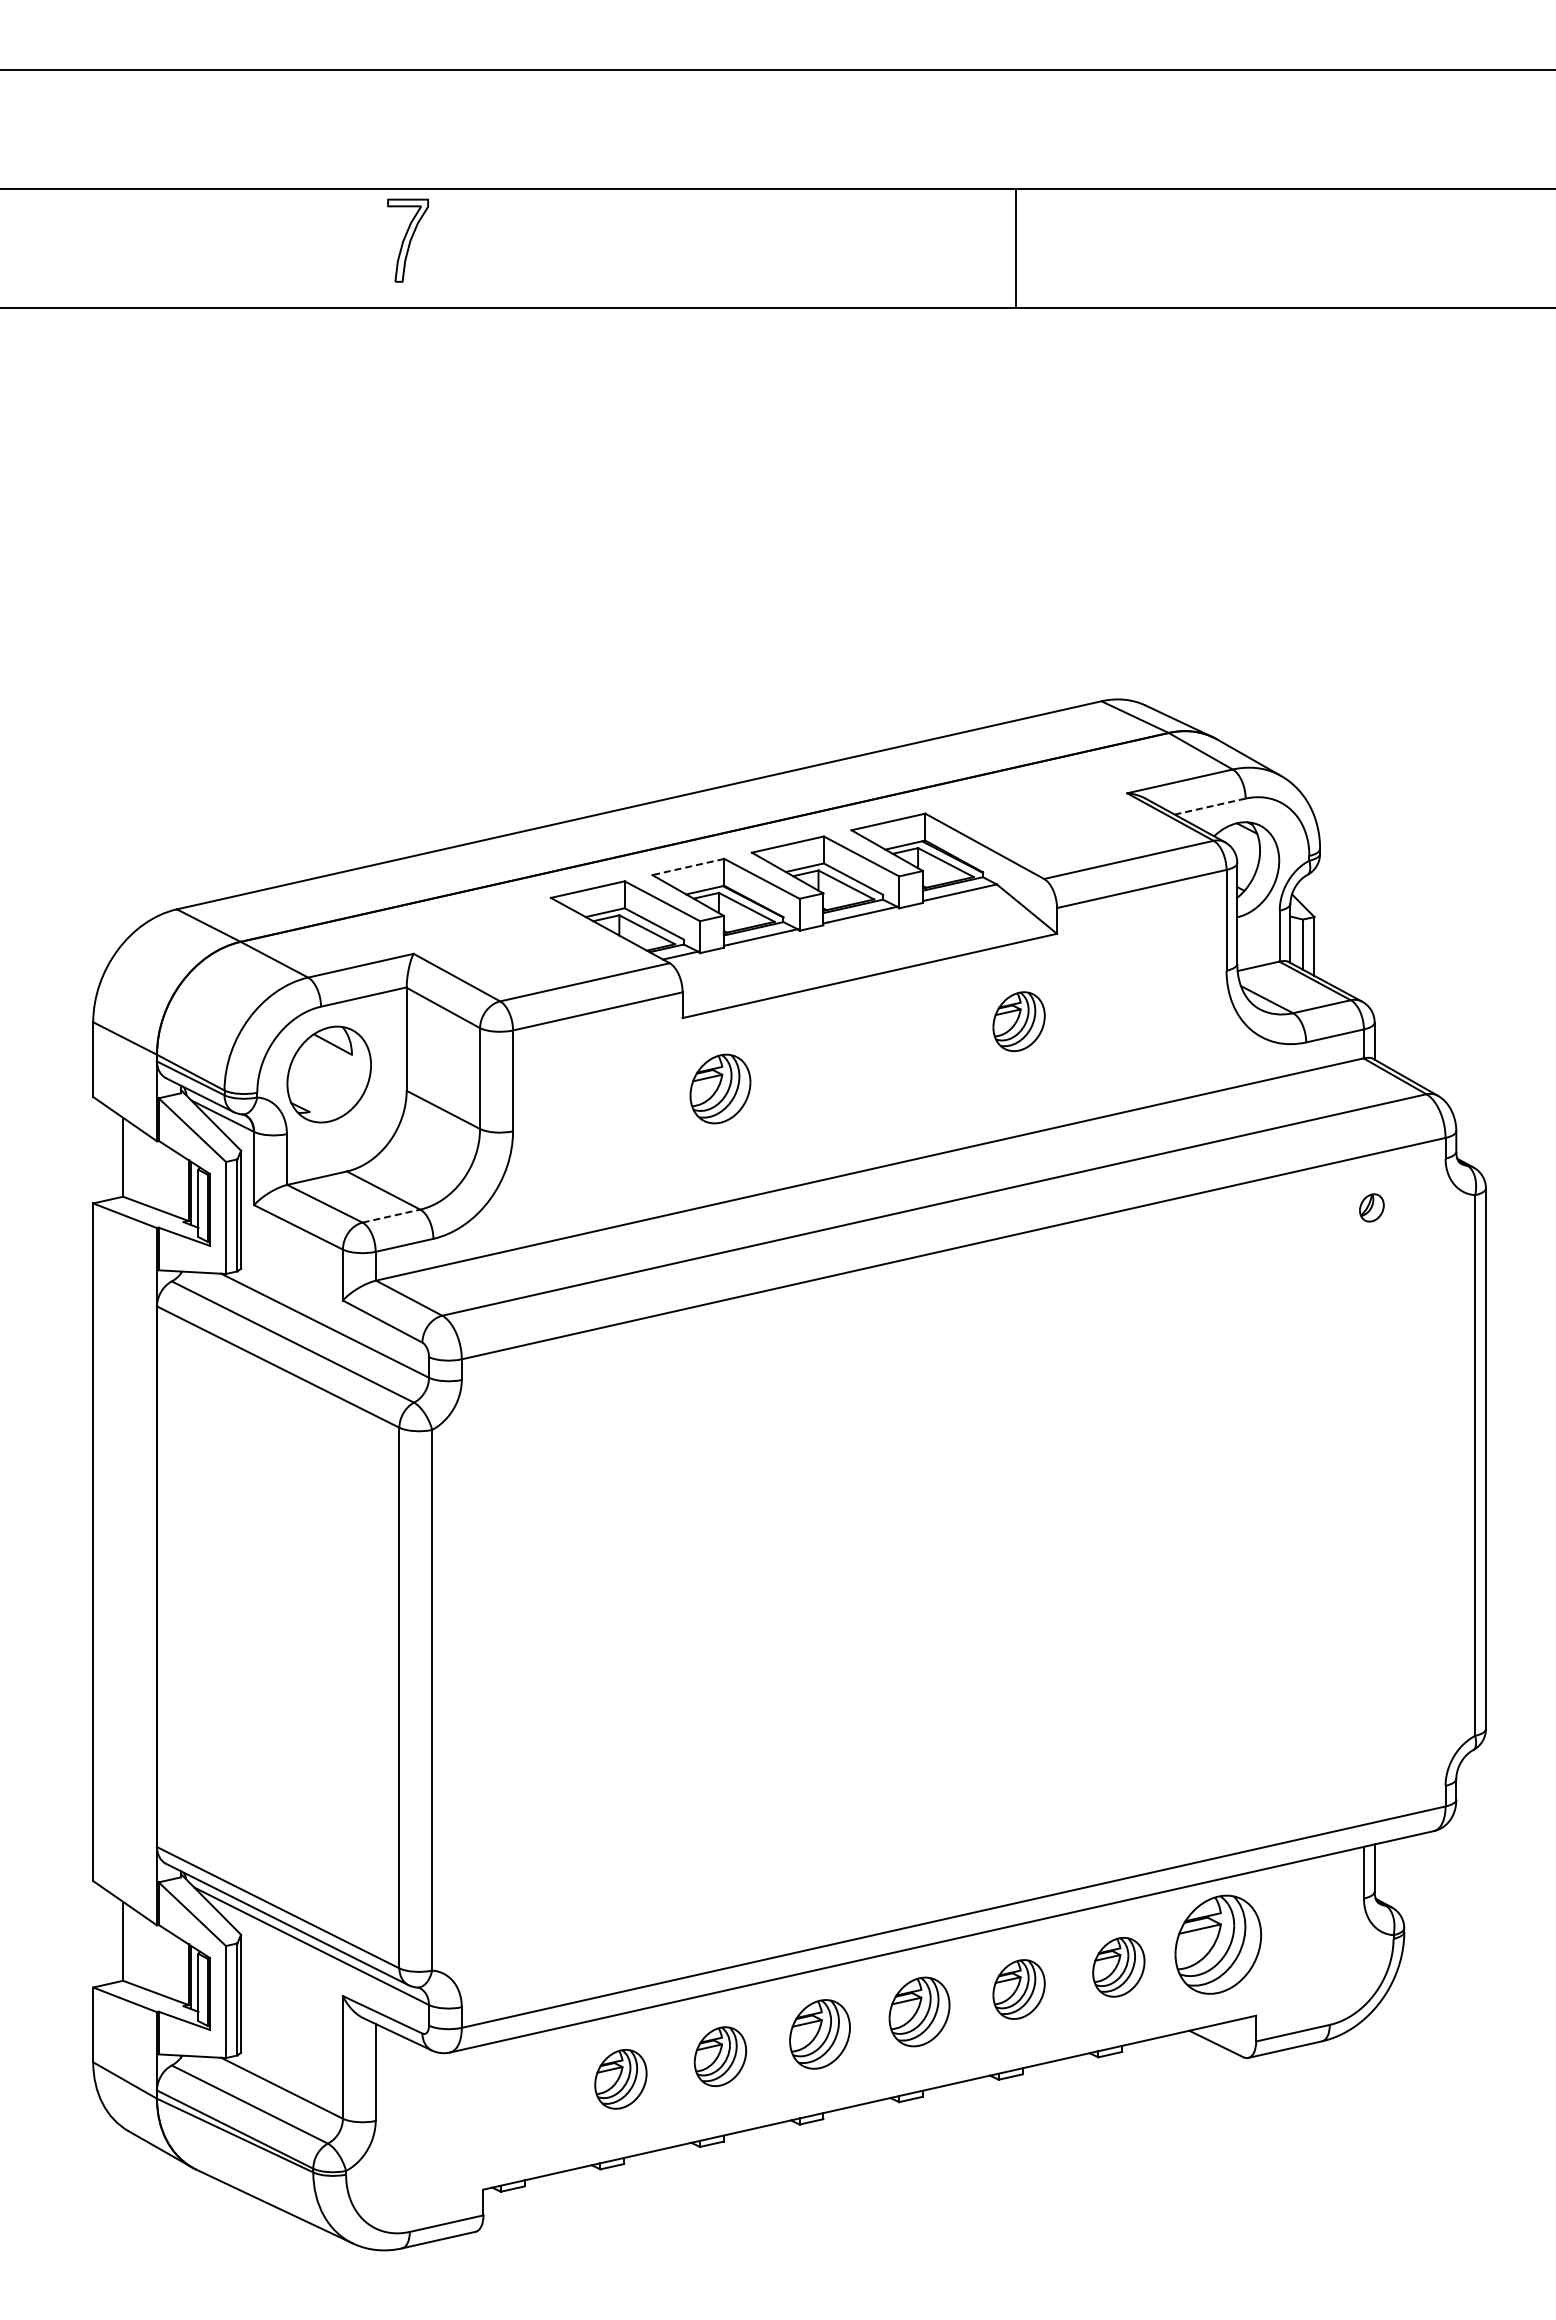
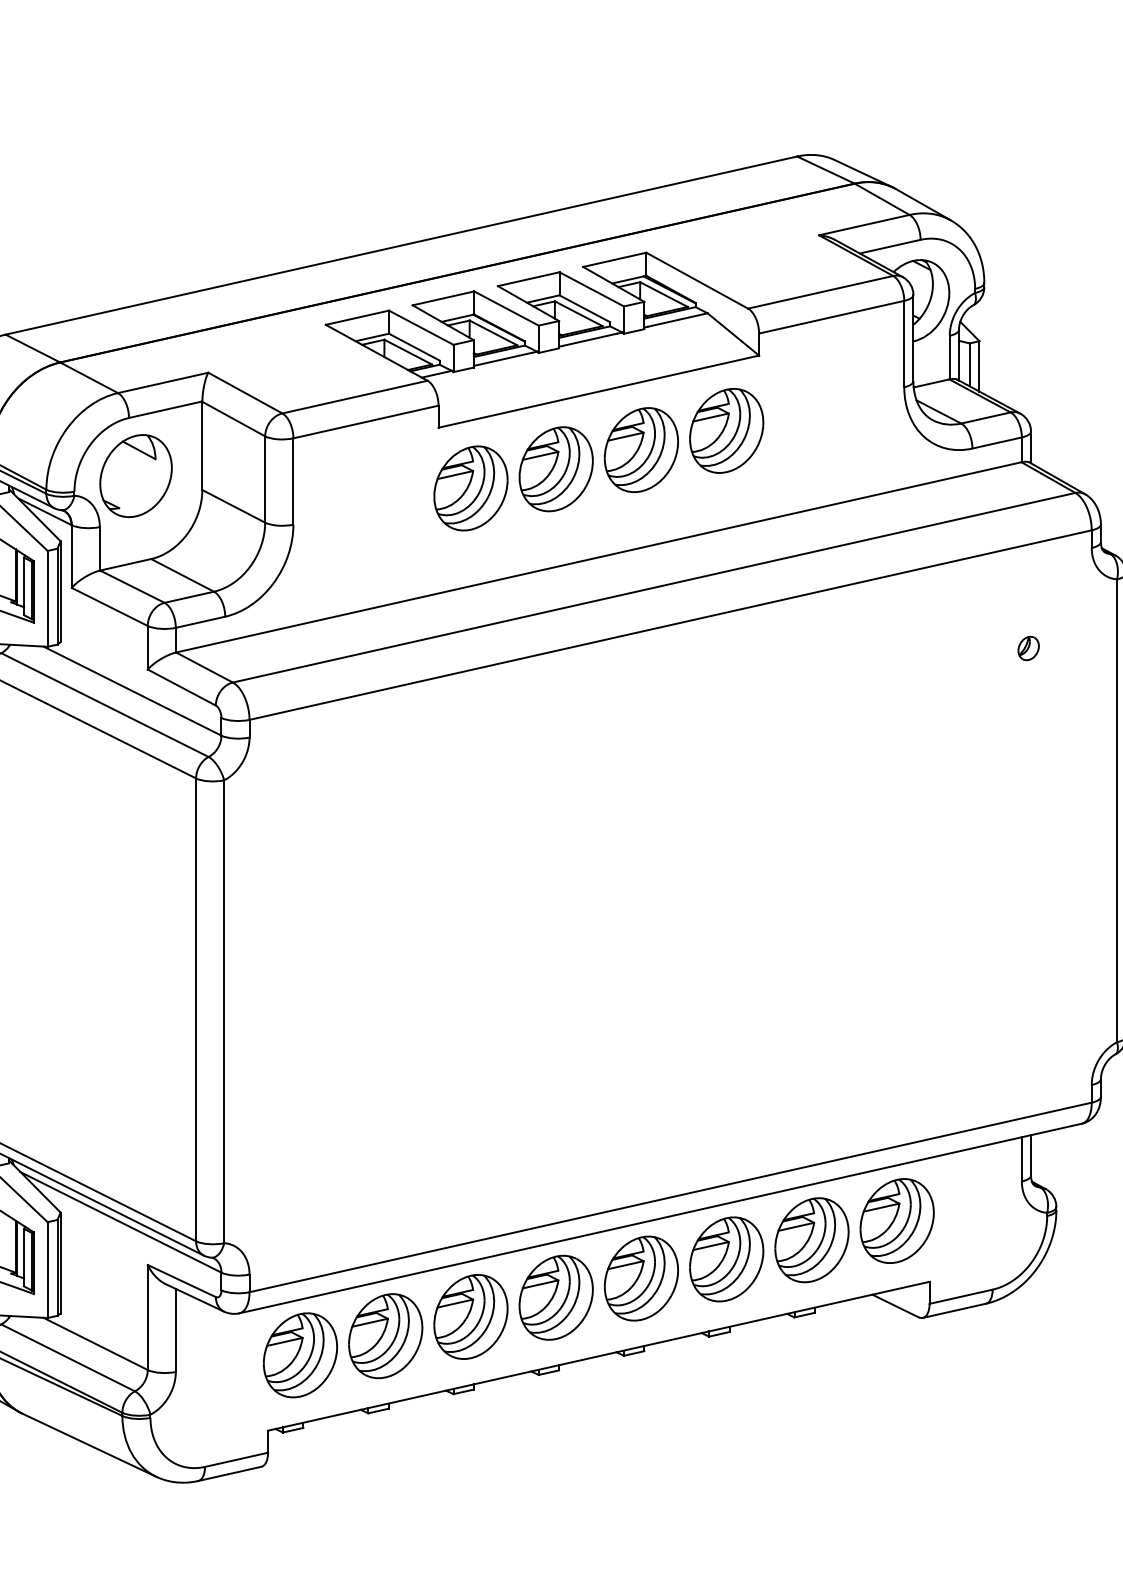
line: (1209, 806) -> (889, 246), dashed -> solid
line: (688, 867) -> (443, 298), dashed -> solid
part: (1018, 1021) -> (726, 430), size x1.67
part: (919, 1044) -> (641, 450), added
part: (819, 1066) -> (555, 469), added
part: (720, 1088) -> (471, 488), size x1.43
part: (1371, 1207) -> (1028, 648), moved
line: (391, 1216) -> (189, 597), dashed -> solid
part: (1118, 1967) -> (811, 1240), size x1.67
part: (1018, 1989) -> (726, 1259), size x1.67
part: (919, 2011) -> (641, 1278), size x1.43
part: (819, 2034) -> (555, 1297), size x1.43
part: (720, 2056) -> (471, 1316), size x1.67
part: (620, 2079) -> (385, 1336), size x1.67
part: (520, 2101) -> (299, 1355), added

